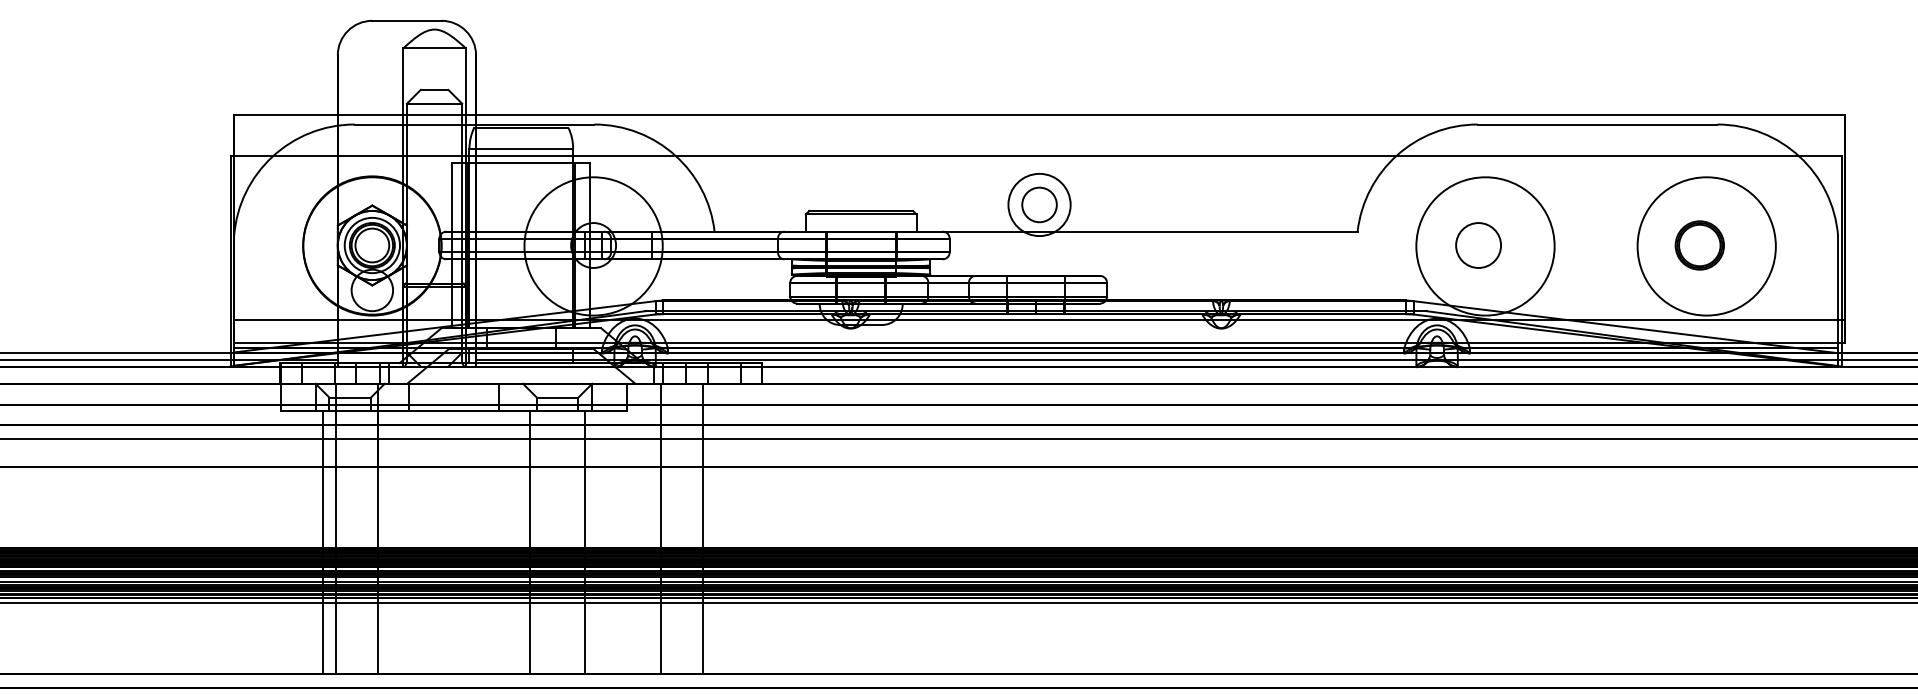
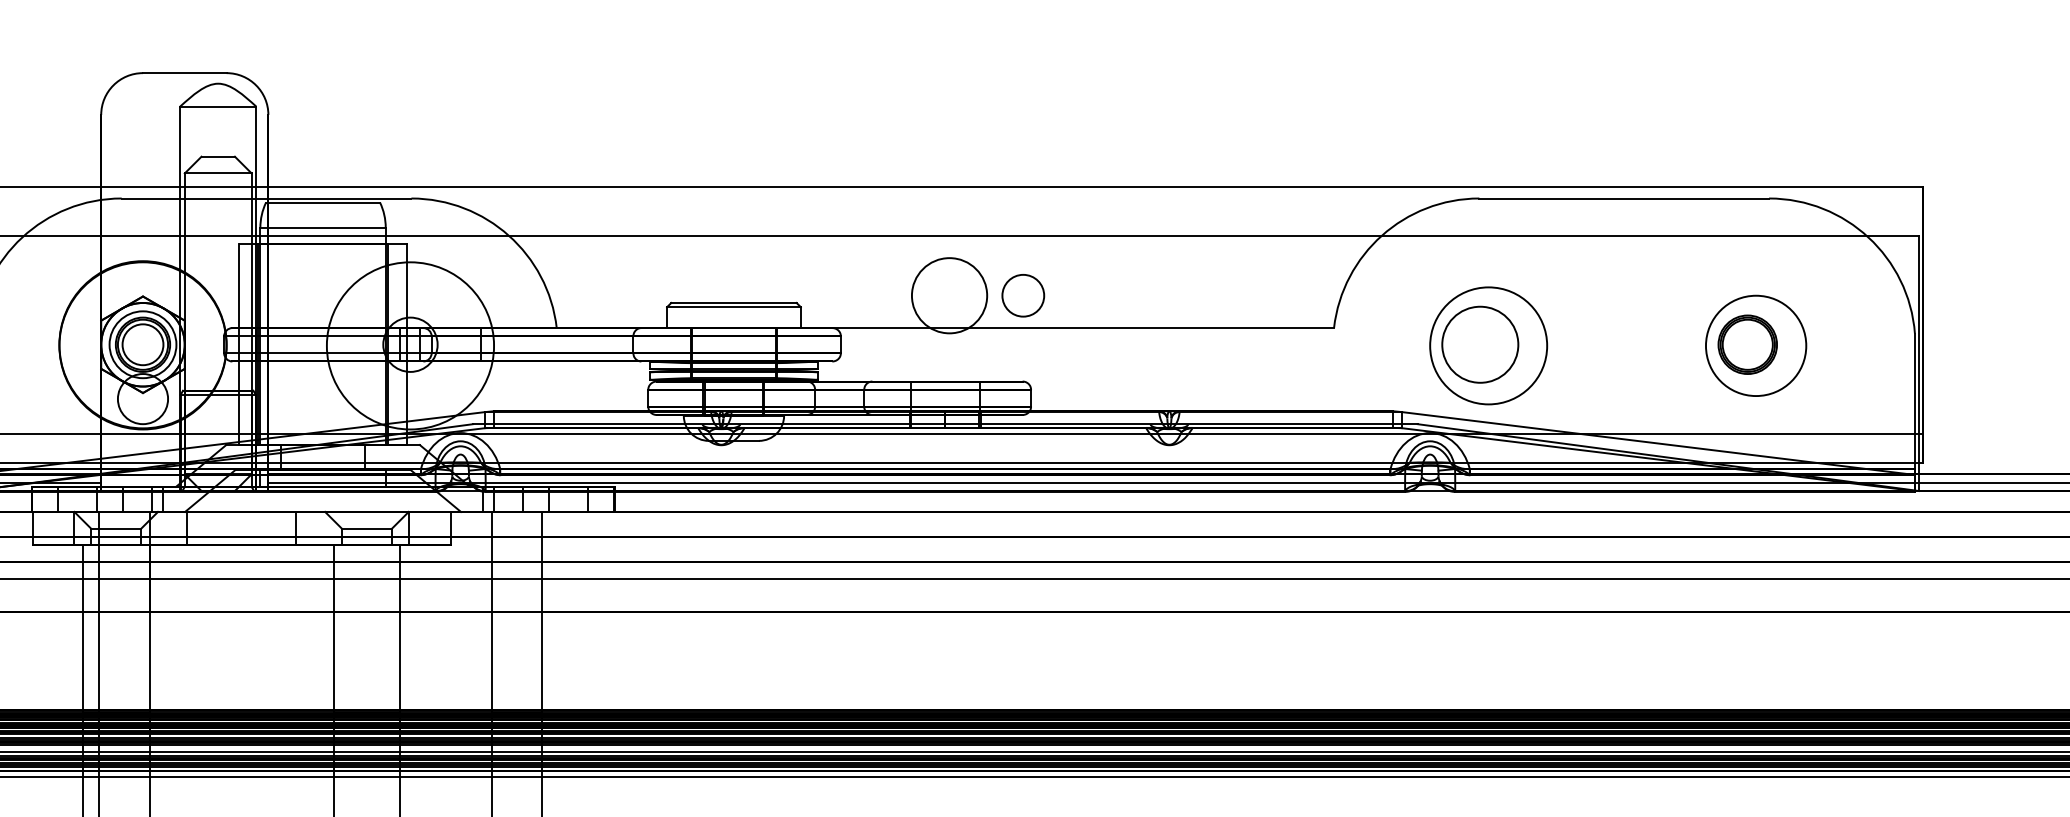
circle: (1039, 204) -> (1023, 295), moved
circle: (1478, 245) -> (1480, 344), size x1.4
circle: (1485, 246) -> (1488, 345), size x0.7
circle: (1706, 246) -> (1755, 345), size x0.6

